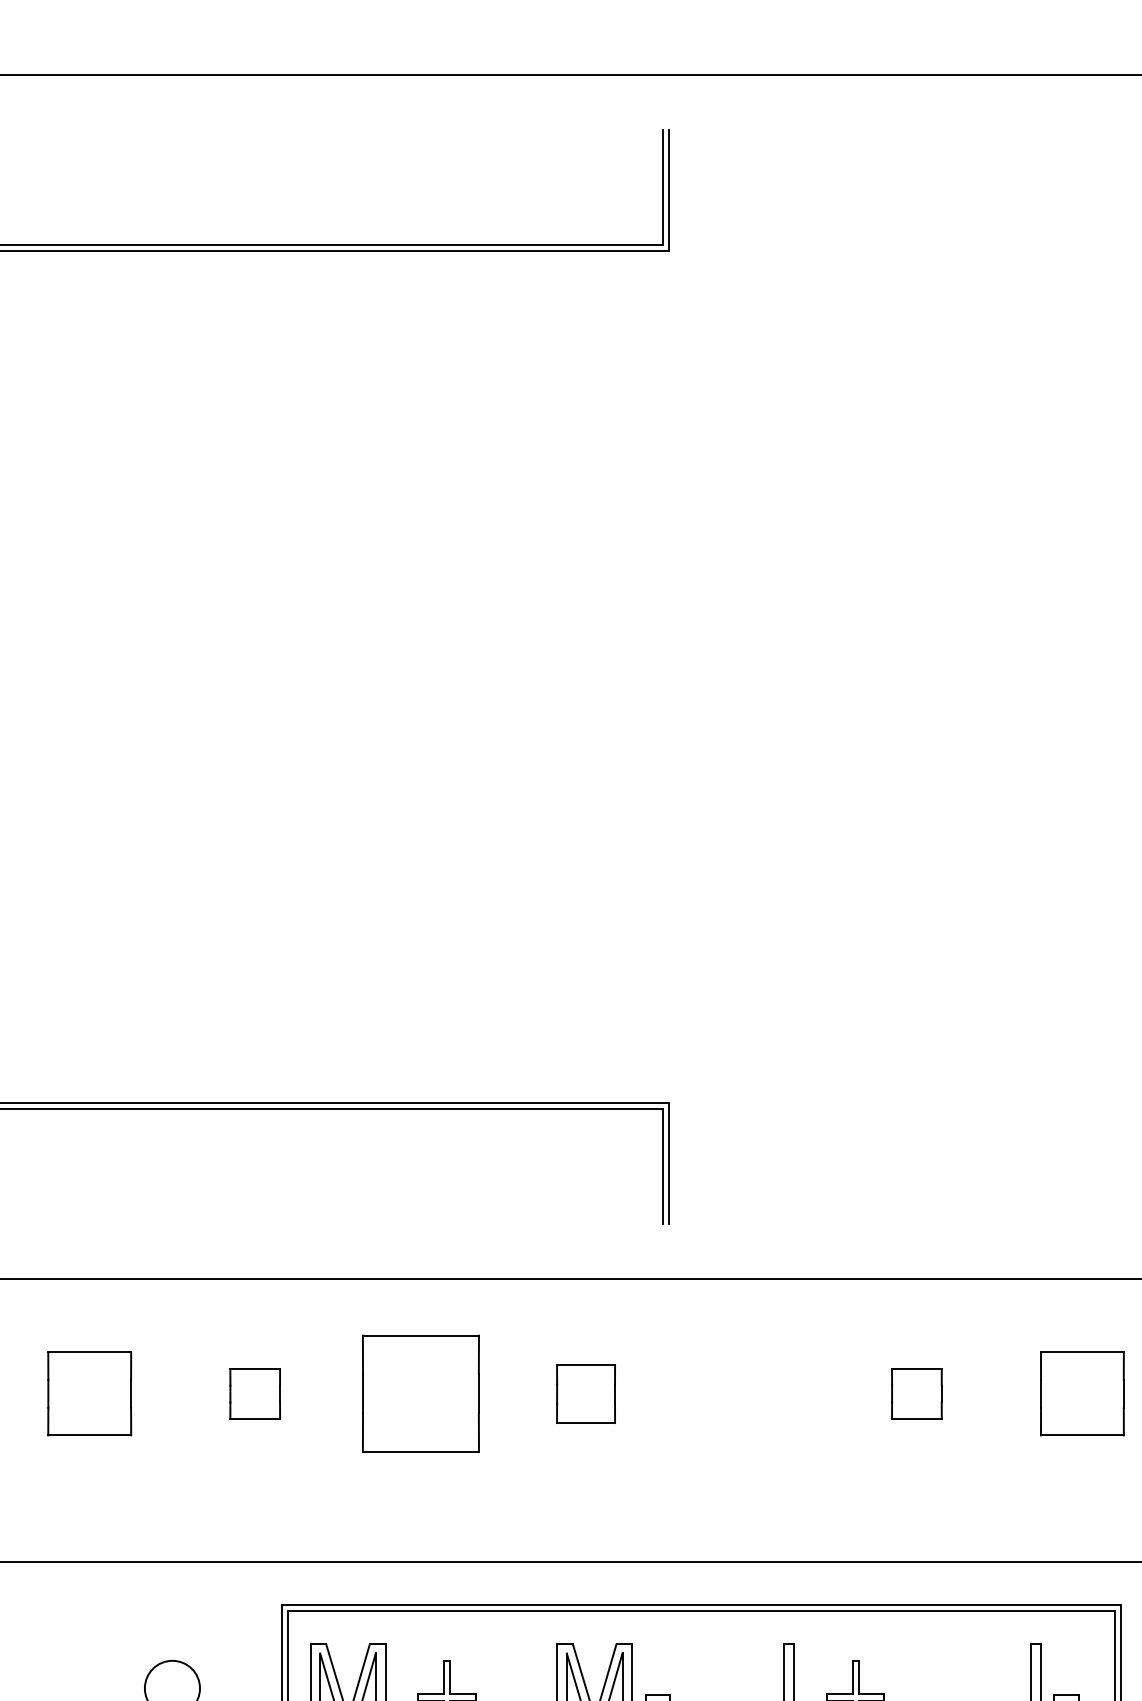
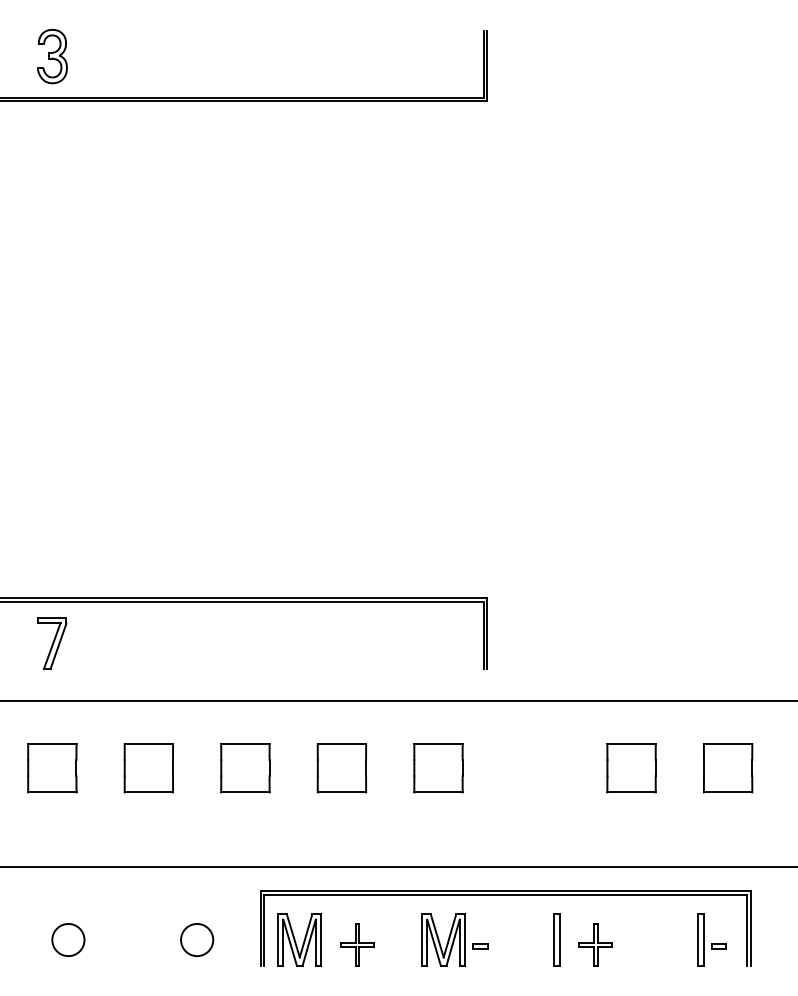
part: (255, 1394) -> (245, 768), size x1.67
part: (419, 1394) -> (341, 768), size x0.71
part: (586, 1394) -> (438, 768), size x1.43
part: (916, 1394) -> (631, 768), size x1.67

